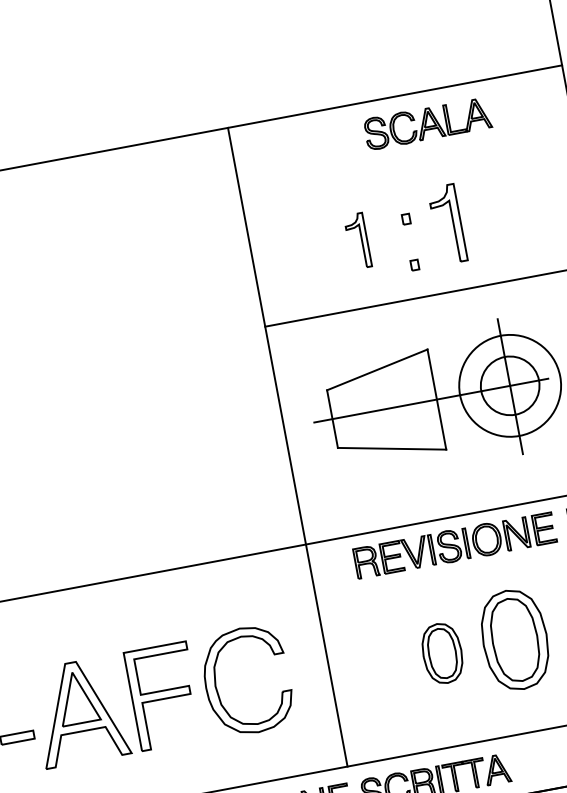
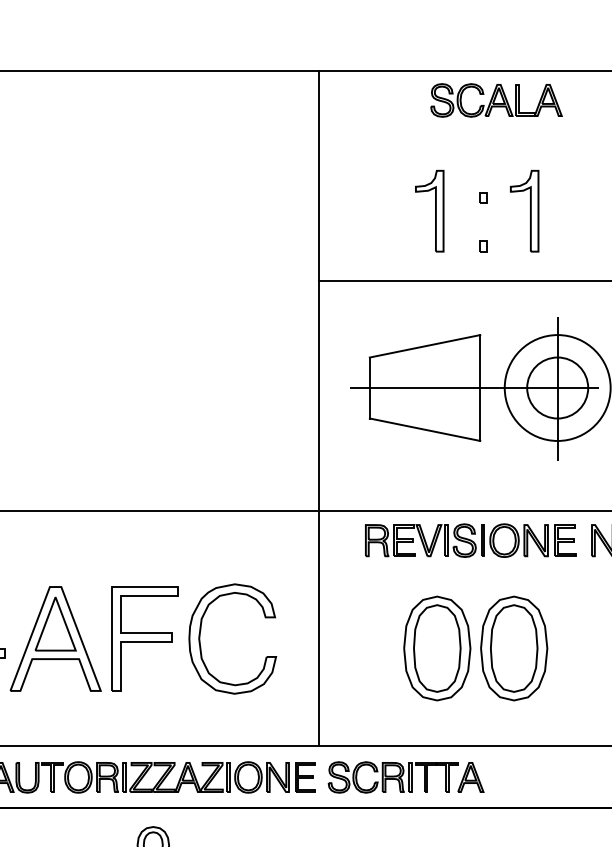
part: (427, 123) -> (496, 100), moved
part: (357, 240) -> (429, 210), size x1.43
part: (442, 653) -> (437, 648), size x1.67

